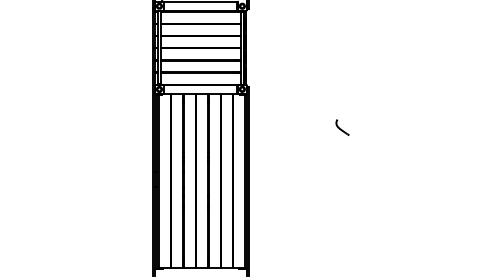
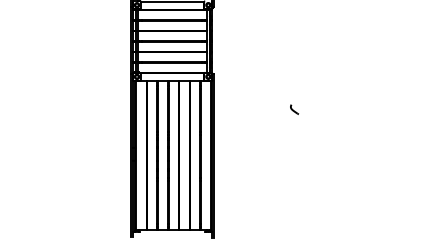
part: (342, 127) -> (294, 109), size x0.71

